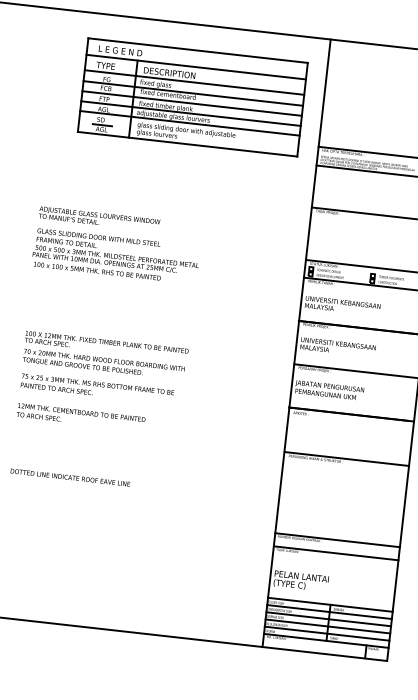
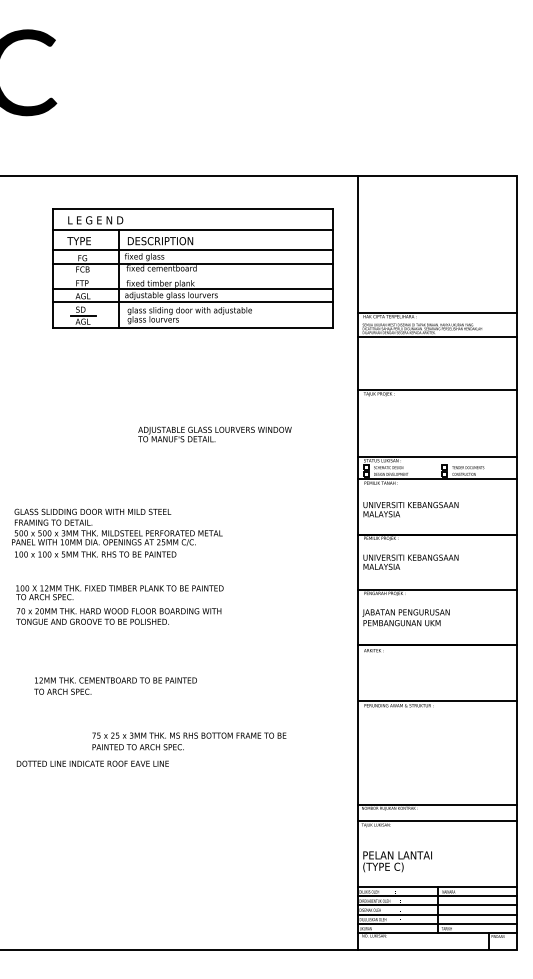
line: (191, 103) -> (192, 276), removed
text: (99, 218) -> (214, 434), moved
text: (116, 255) -> (117, 532), moved
text: (97, 388) -> (189, 741), moved
text: (80, 416) -> (115, 685), moved

